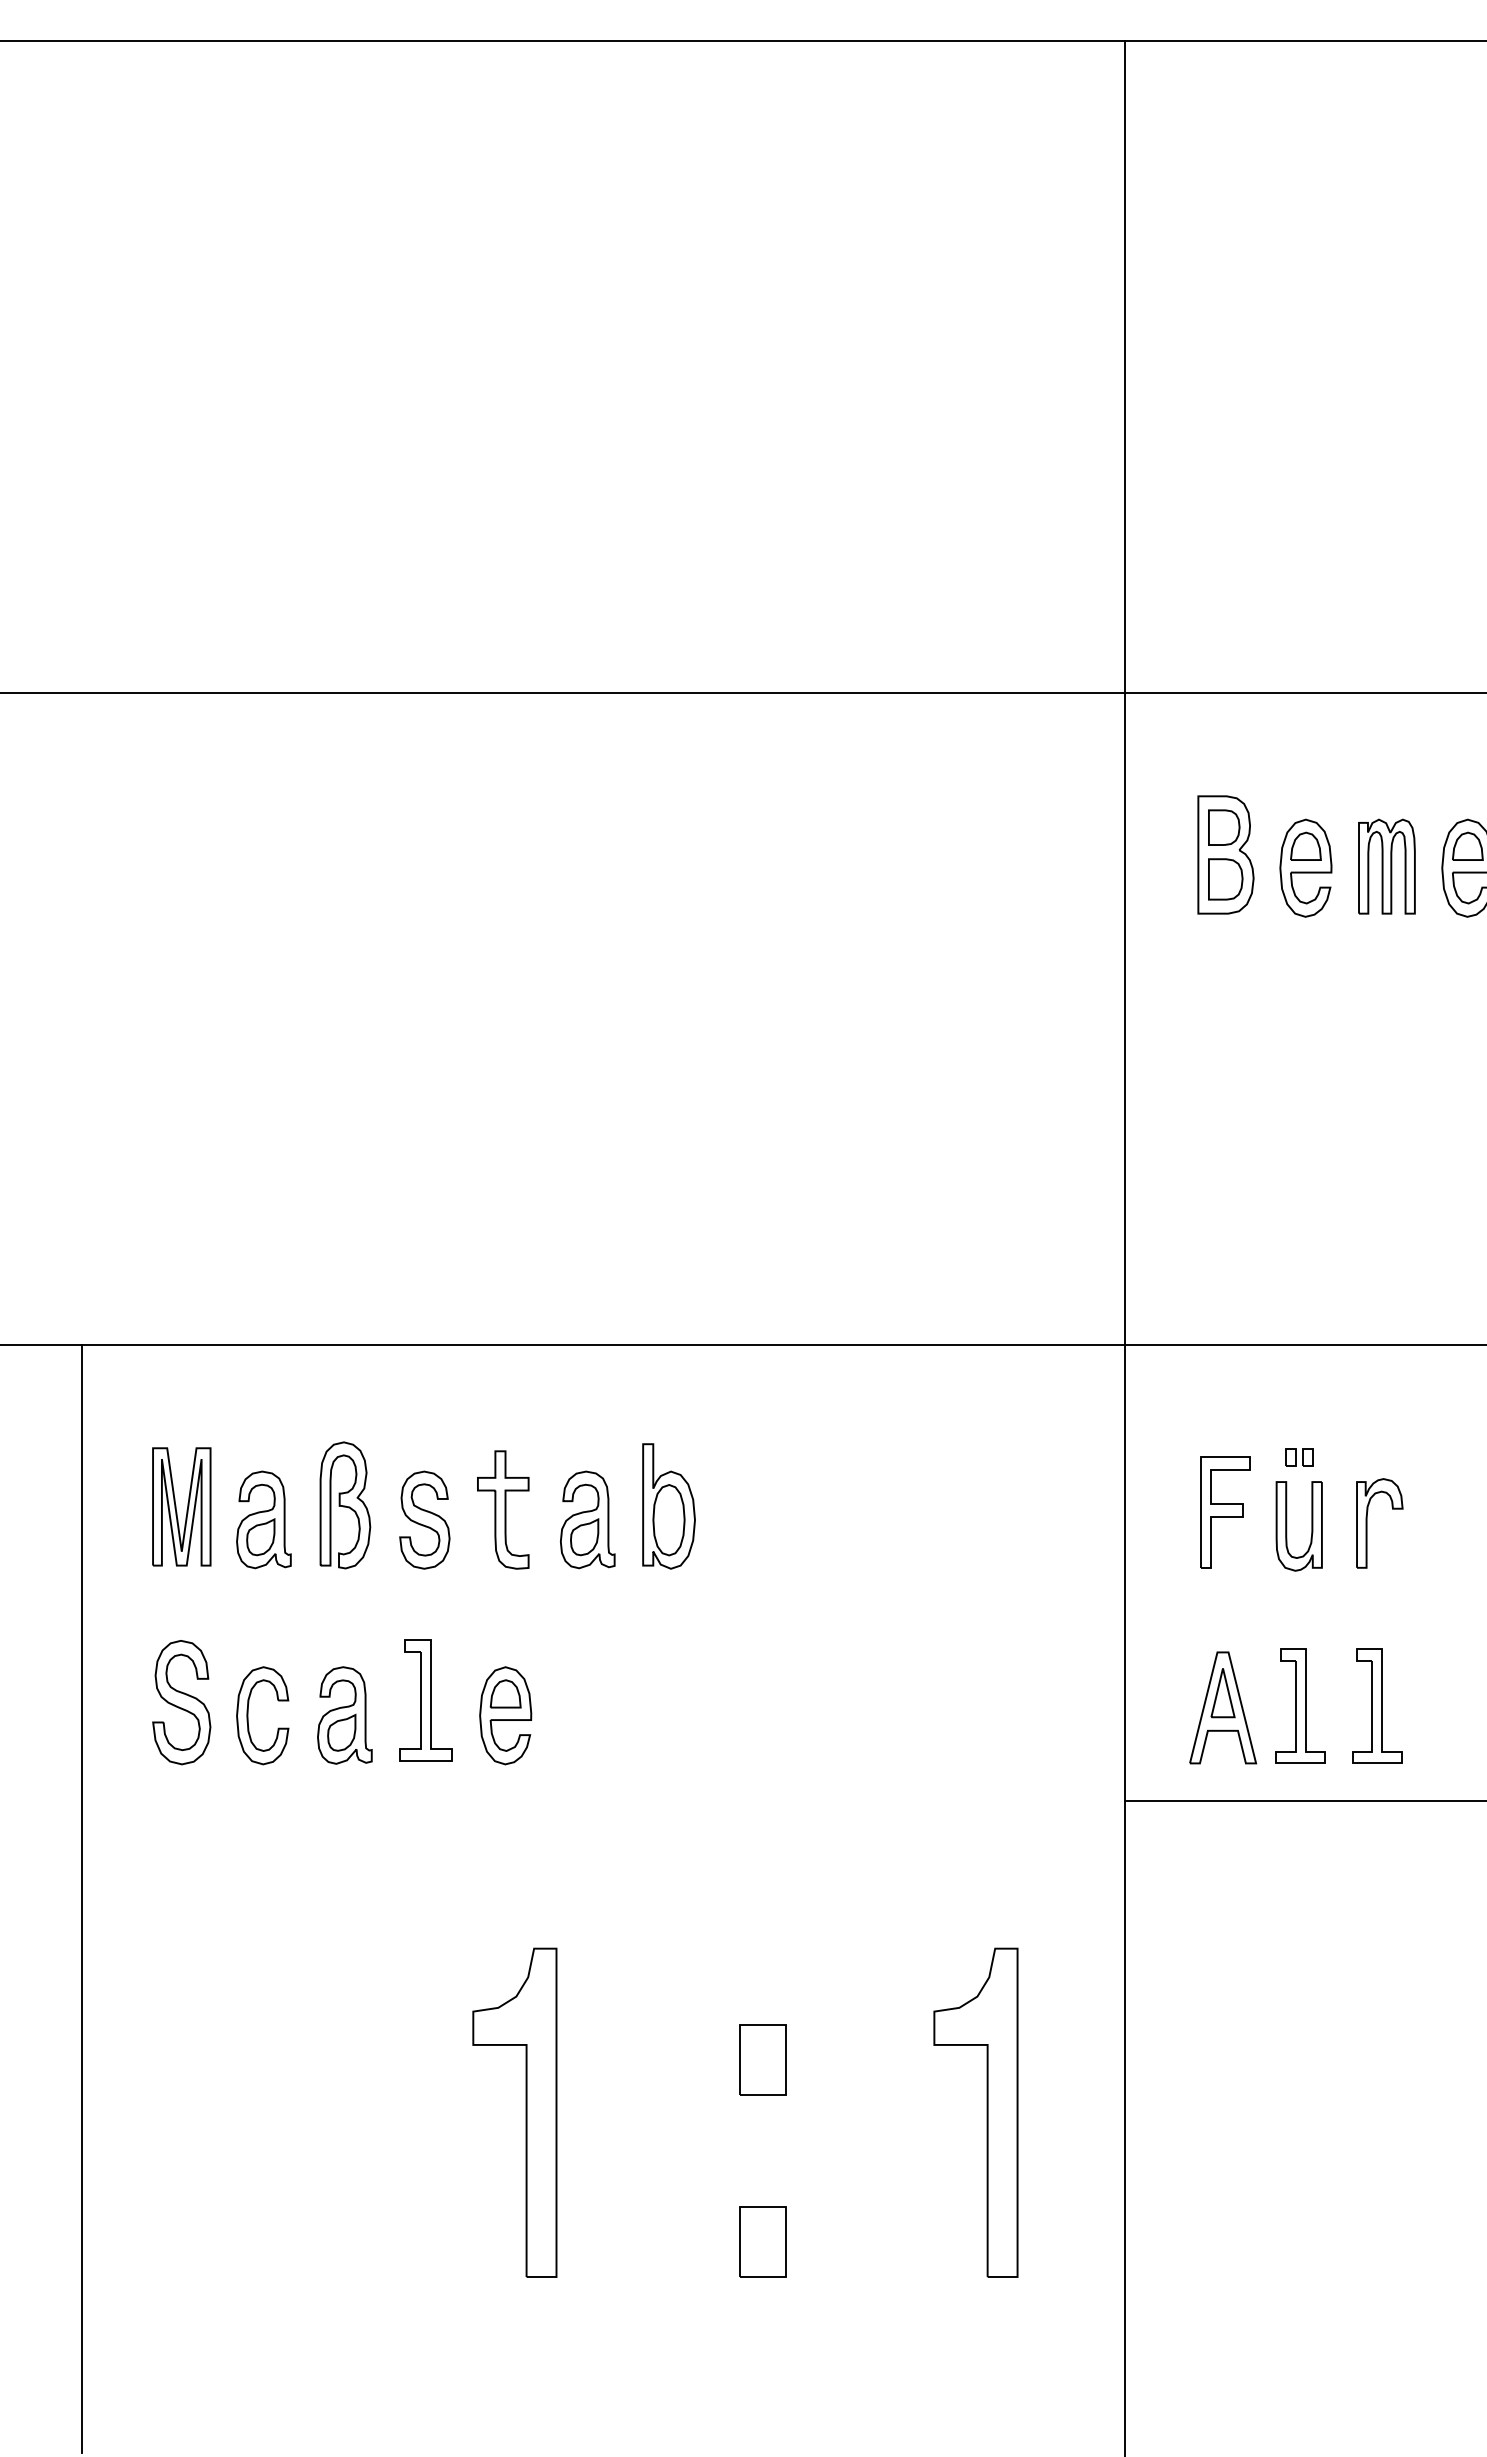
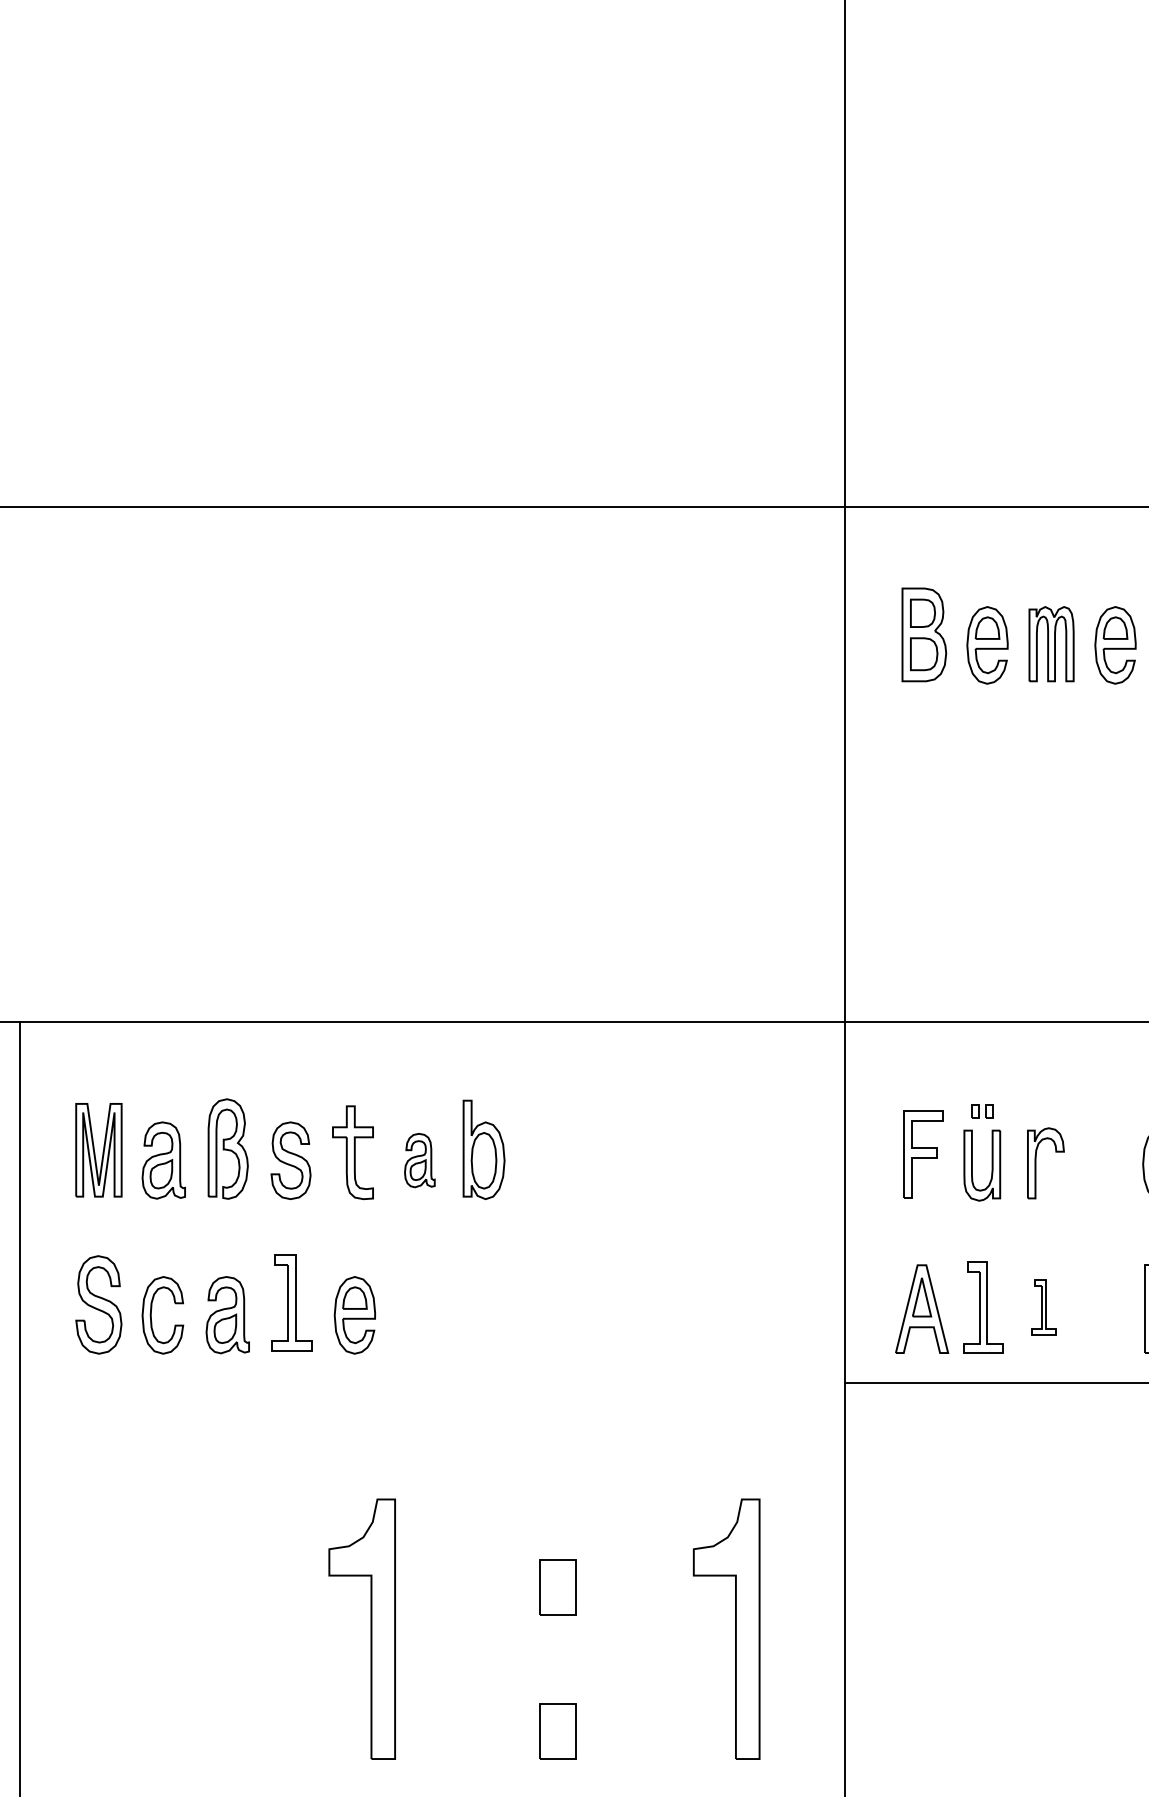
part: (587, 1519) -> (419, 1160), size x0.7
part: (1377, 1705) -> (1044, 1307), size x0.6

